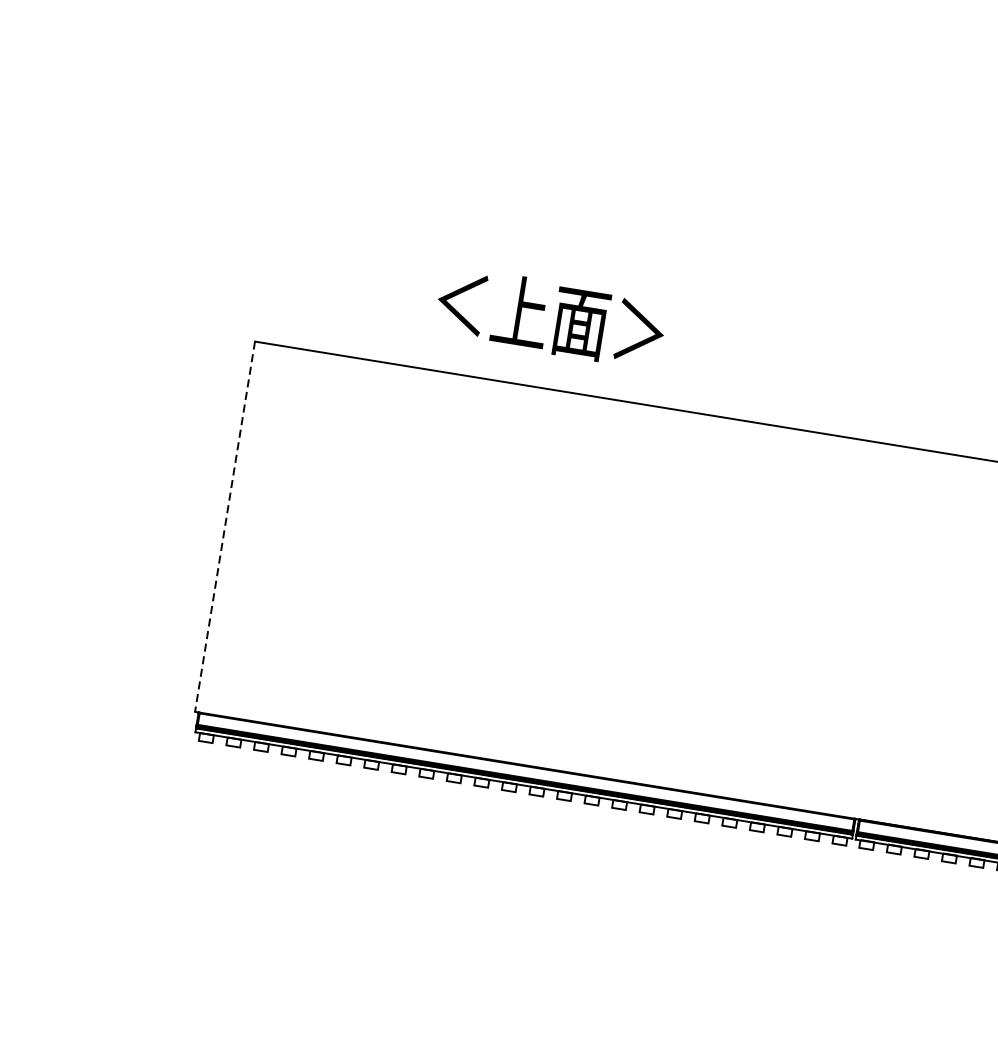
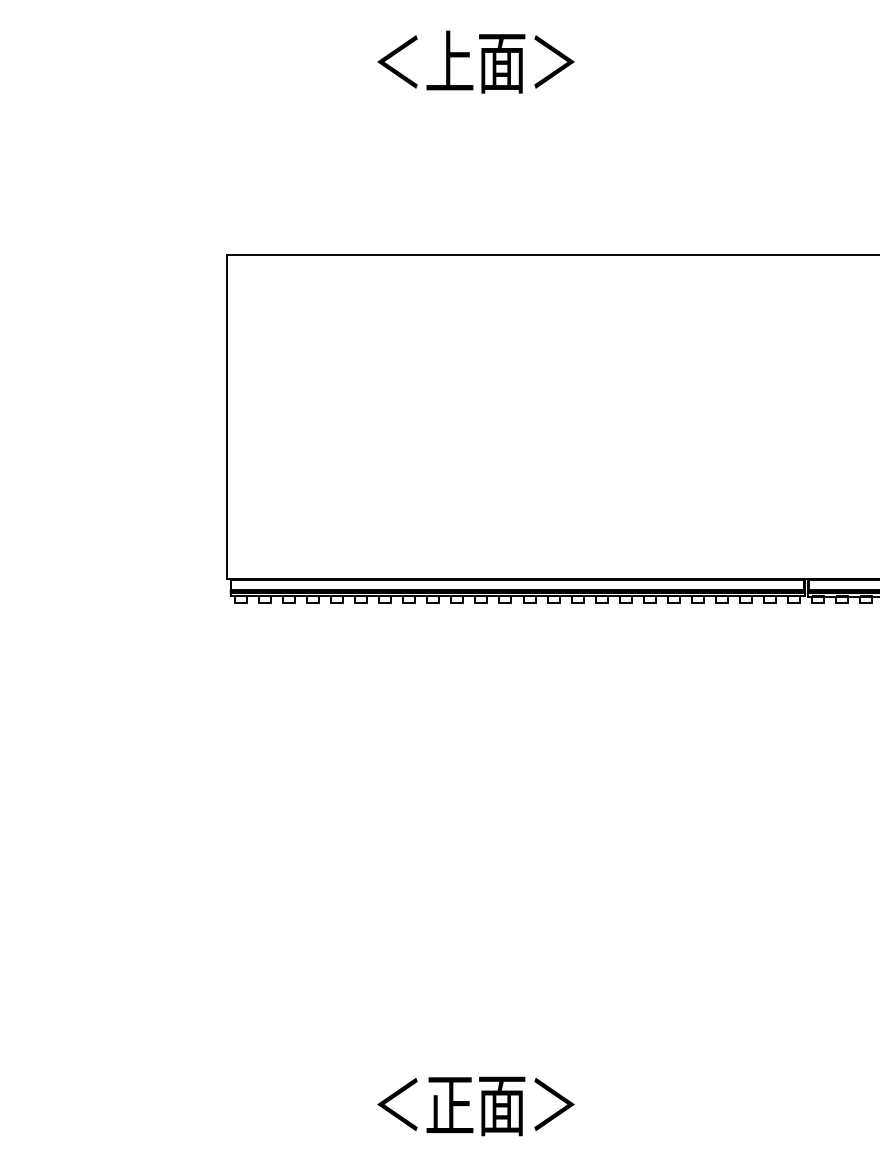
text: (550, 316) -> (475, 61), moved
line: (225, 527) -> (227, 417), dashed -> solid

